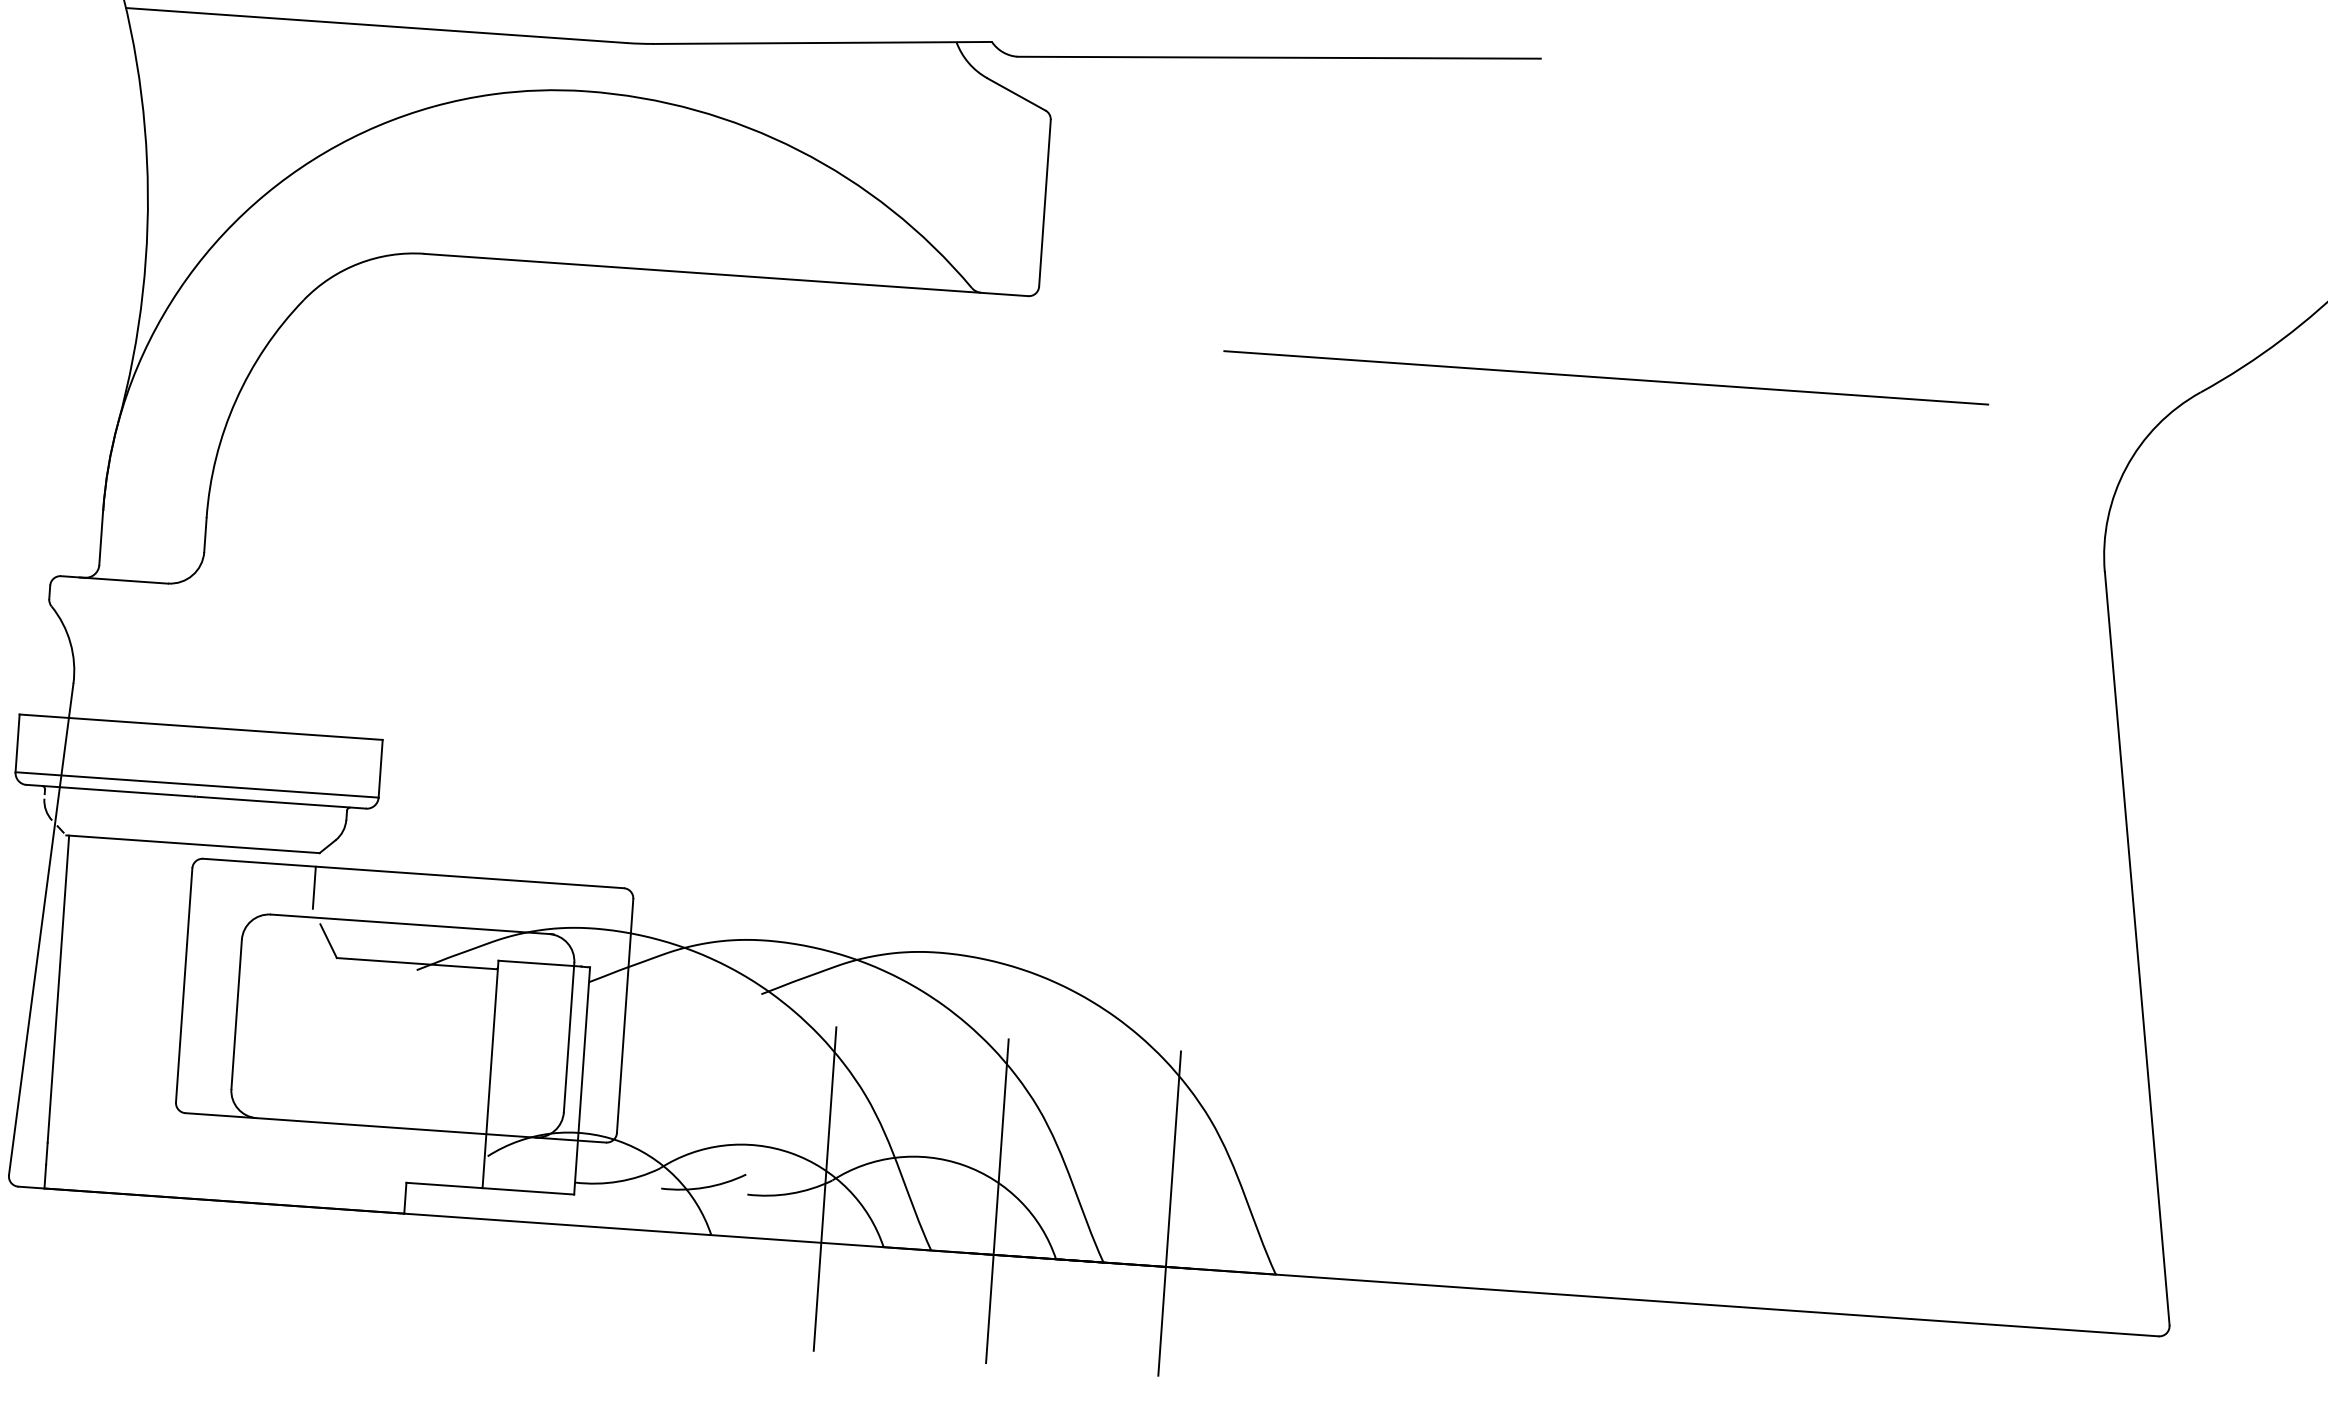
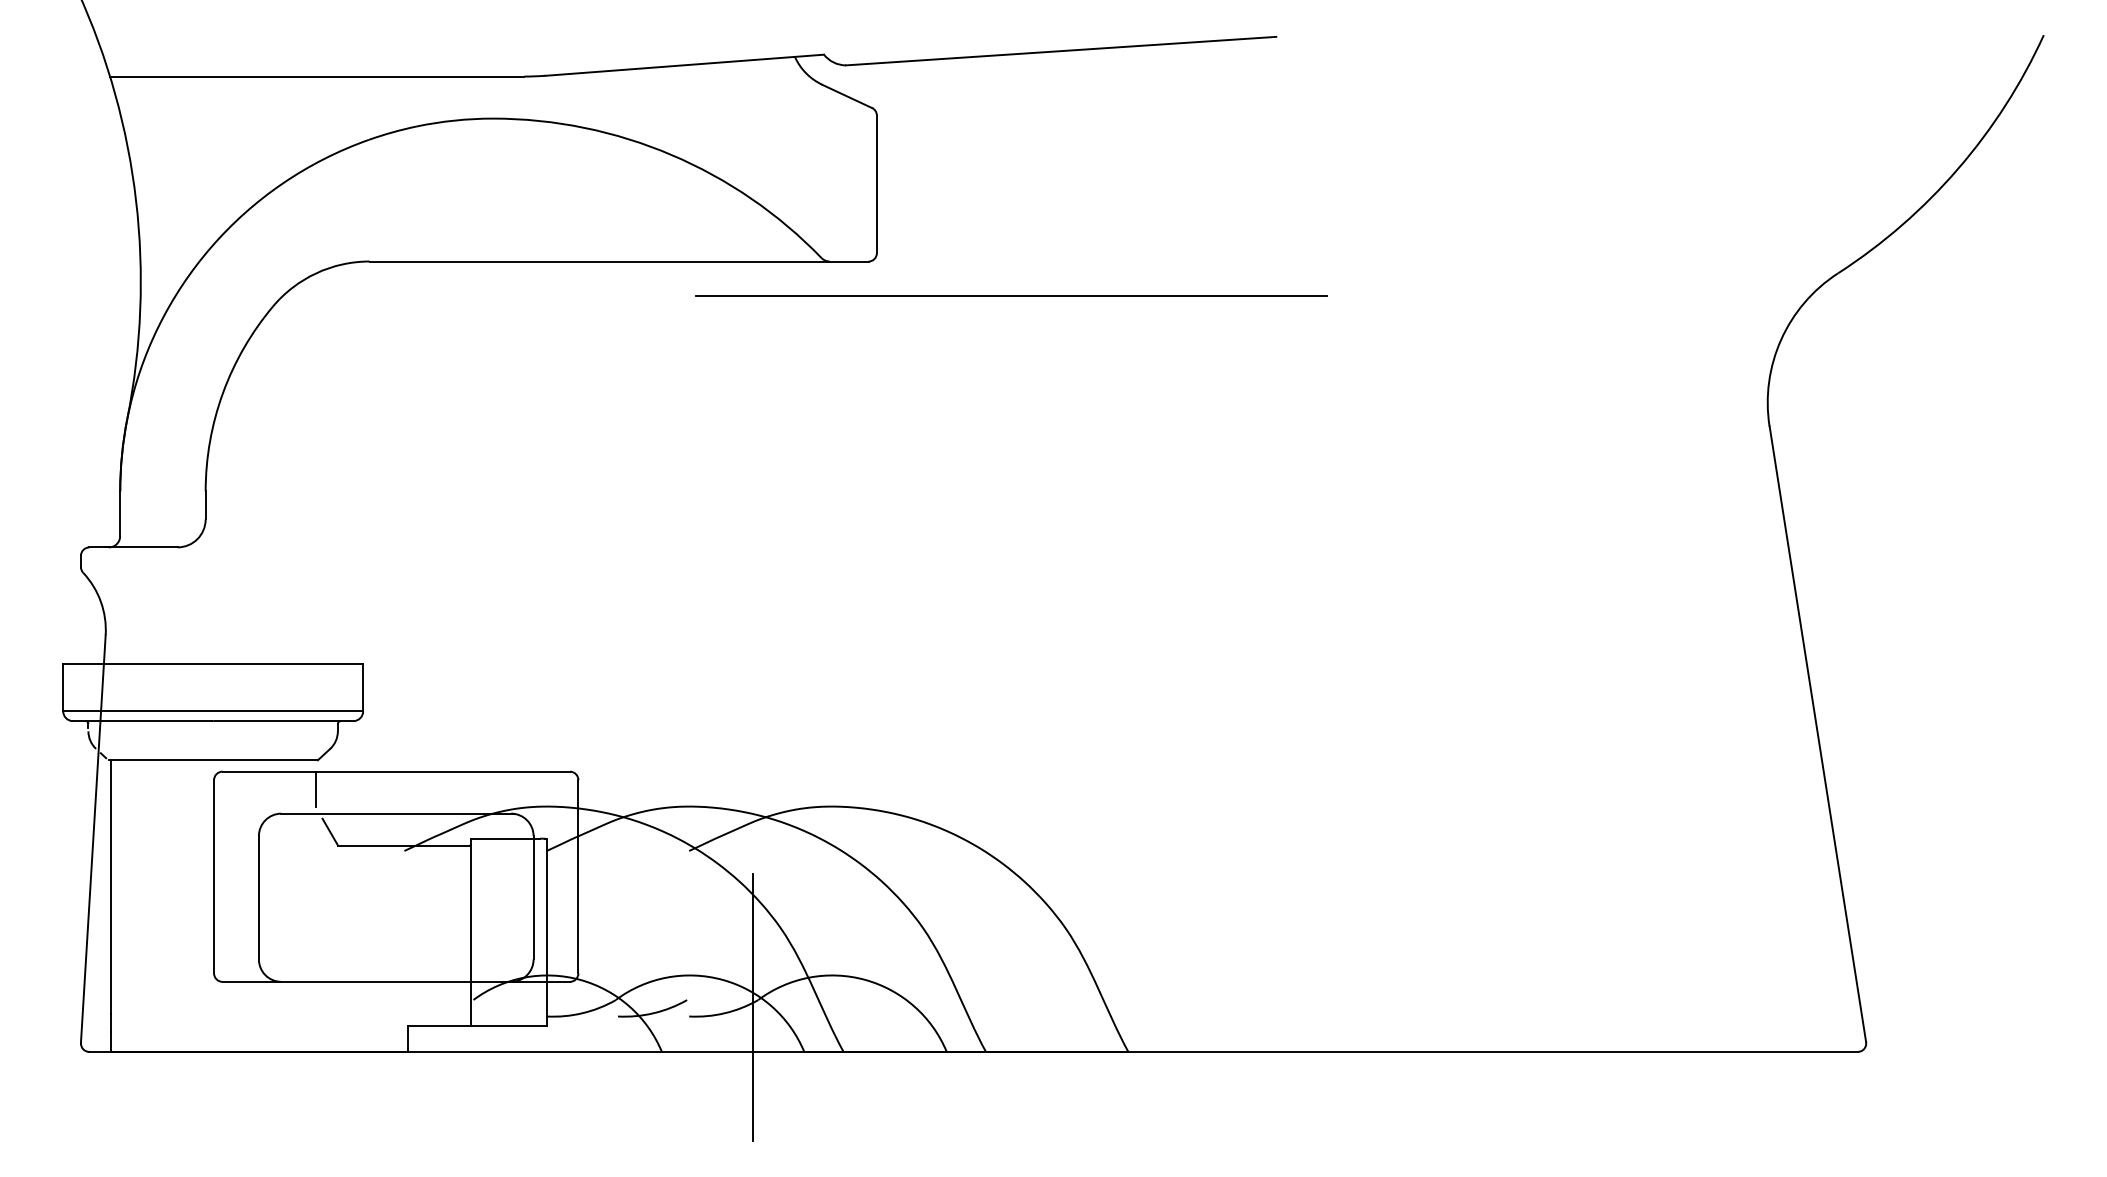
line: (1606, 377) -> (1011, 295), moved
line: (997, 1201) -> (895, 1007), removed
line: (1169, 1213) -> (1037, 1007), removed

